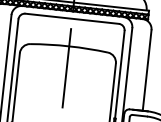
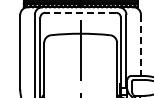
line: (72, 18) -> (80, 12), solid -> dashed
line: (147, 70) -> (141, 45), solid -> dashed

